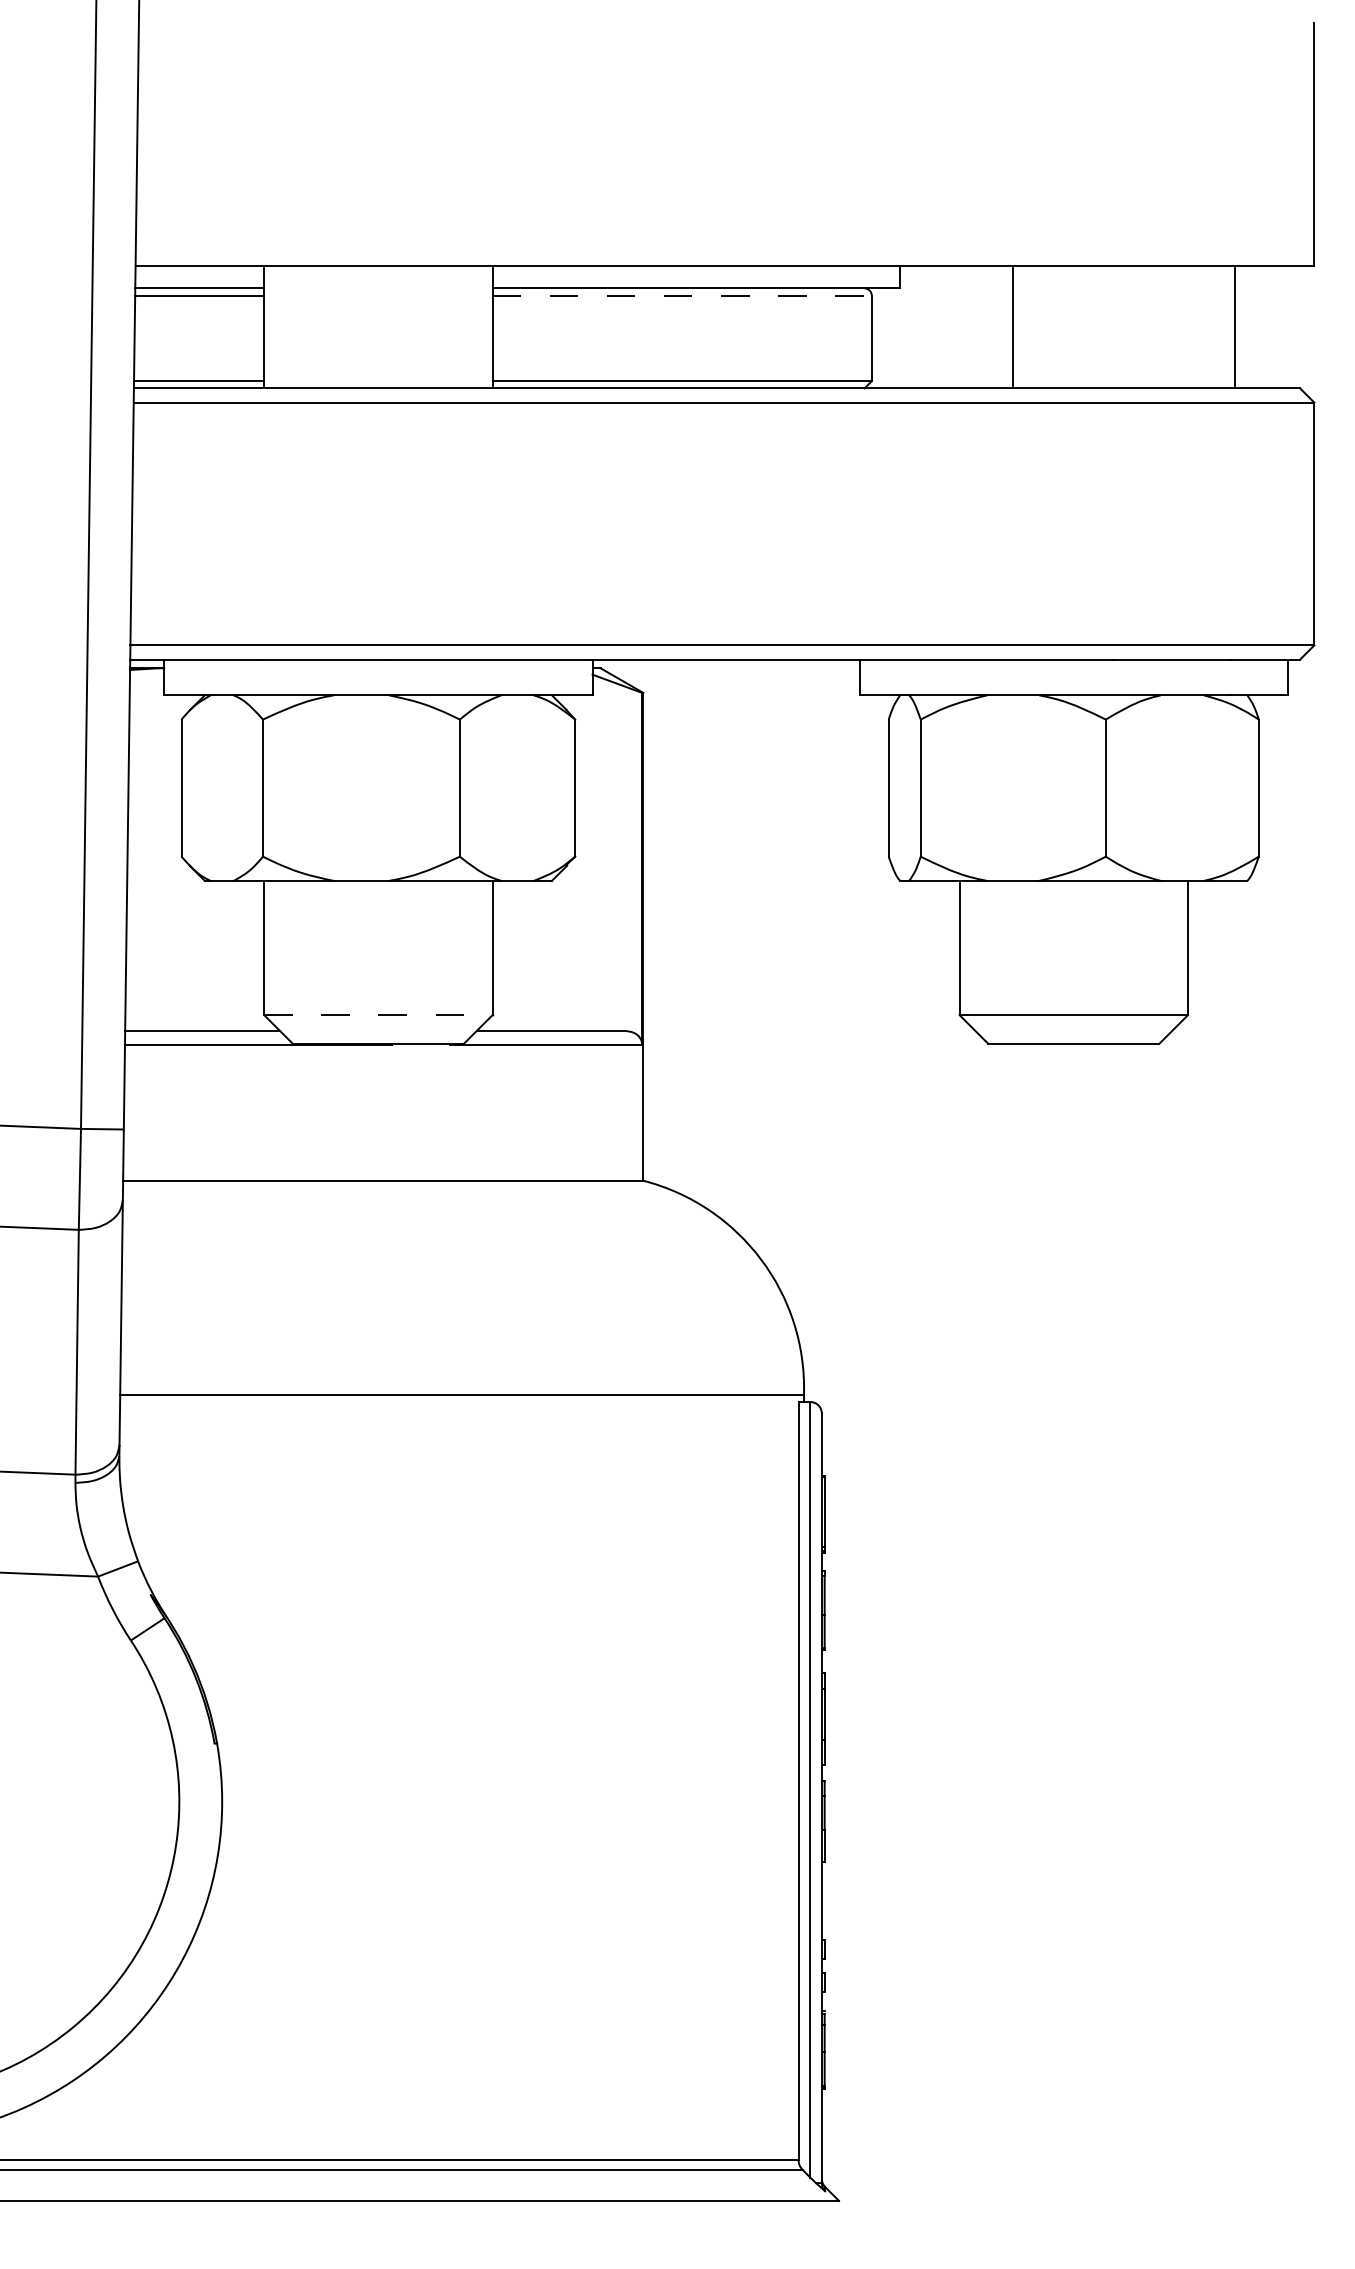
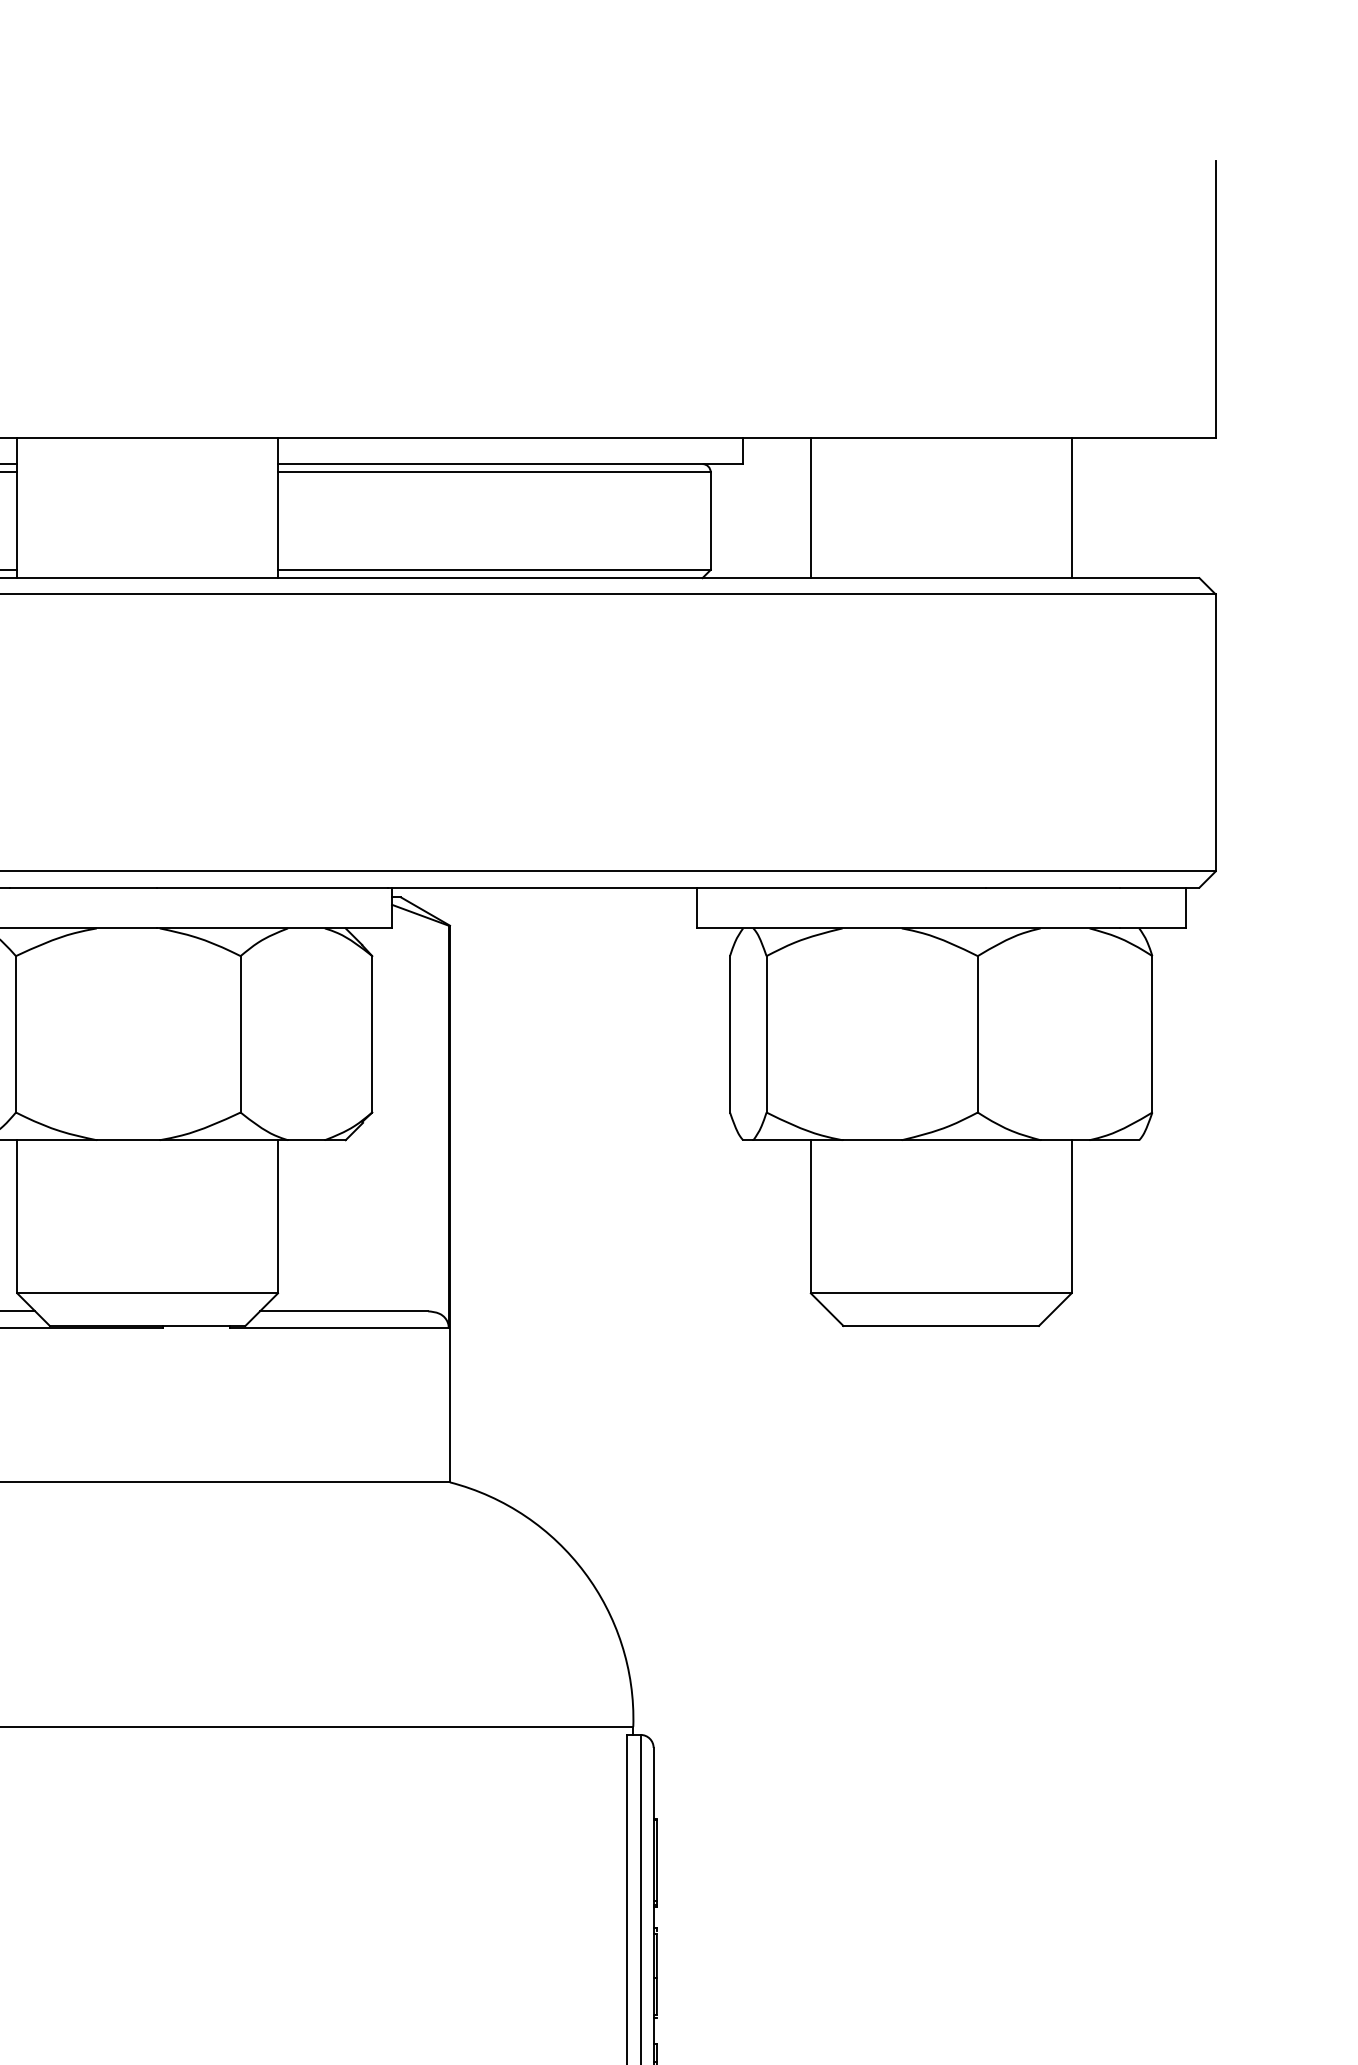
line: (682, 295) -> (494, 472), dashed -> solid
line: (1012, 326) -> (810, 507), moved
line: (1235, 326) -> (1072, 507), moved
line: (378, 1015) -> (147, 1293), dashed -> solid

